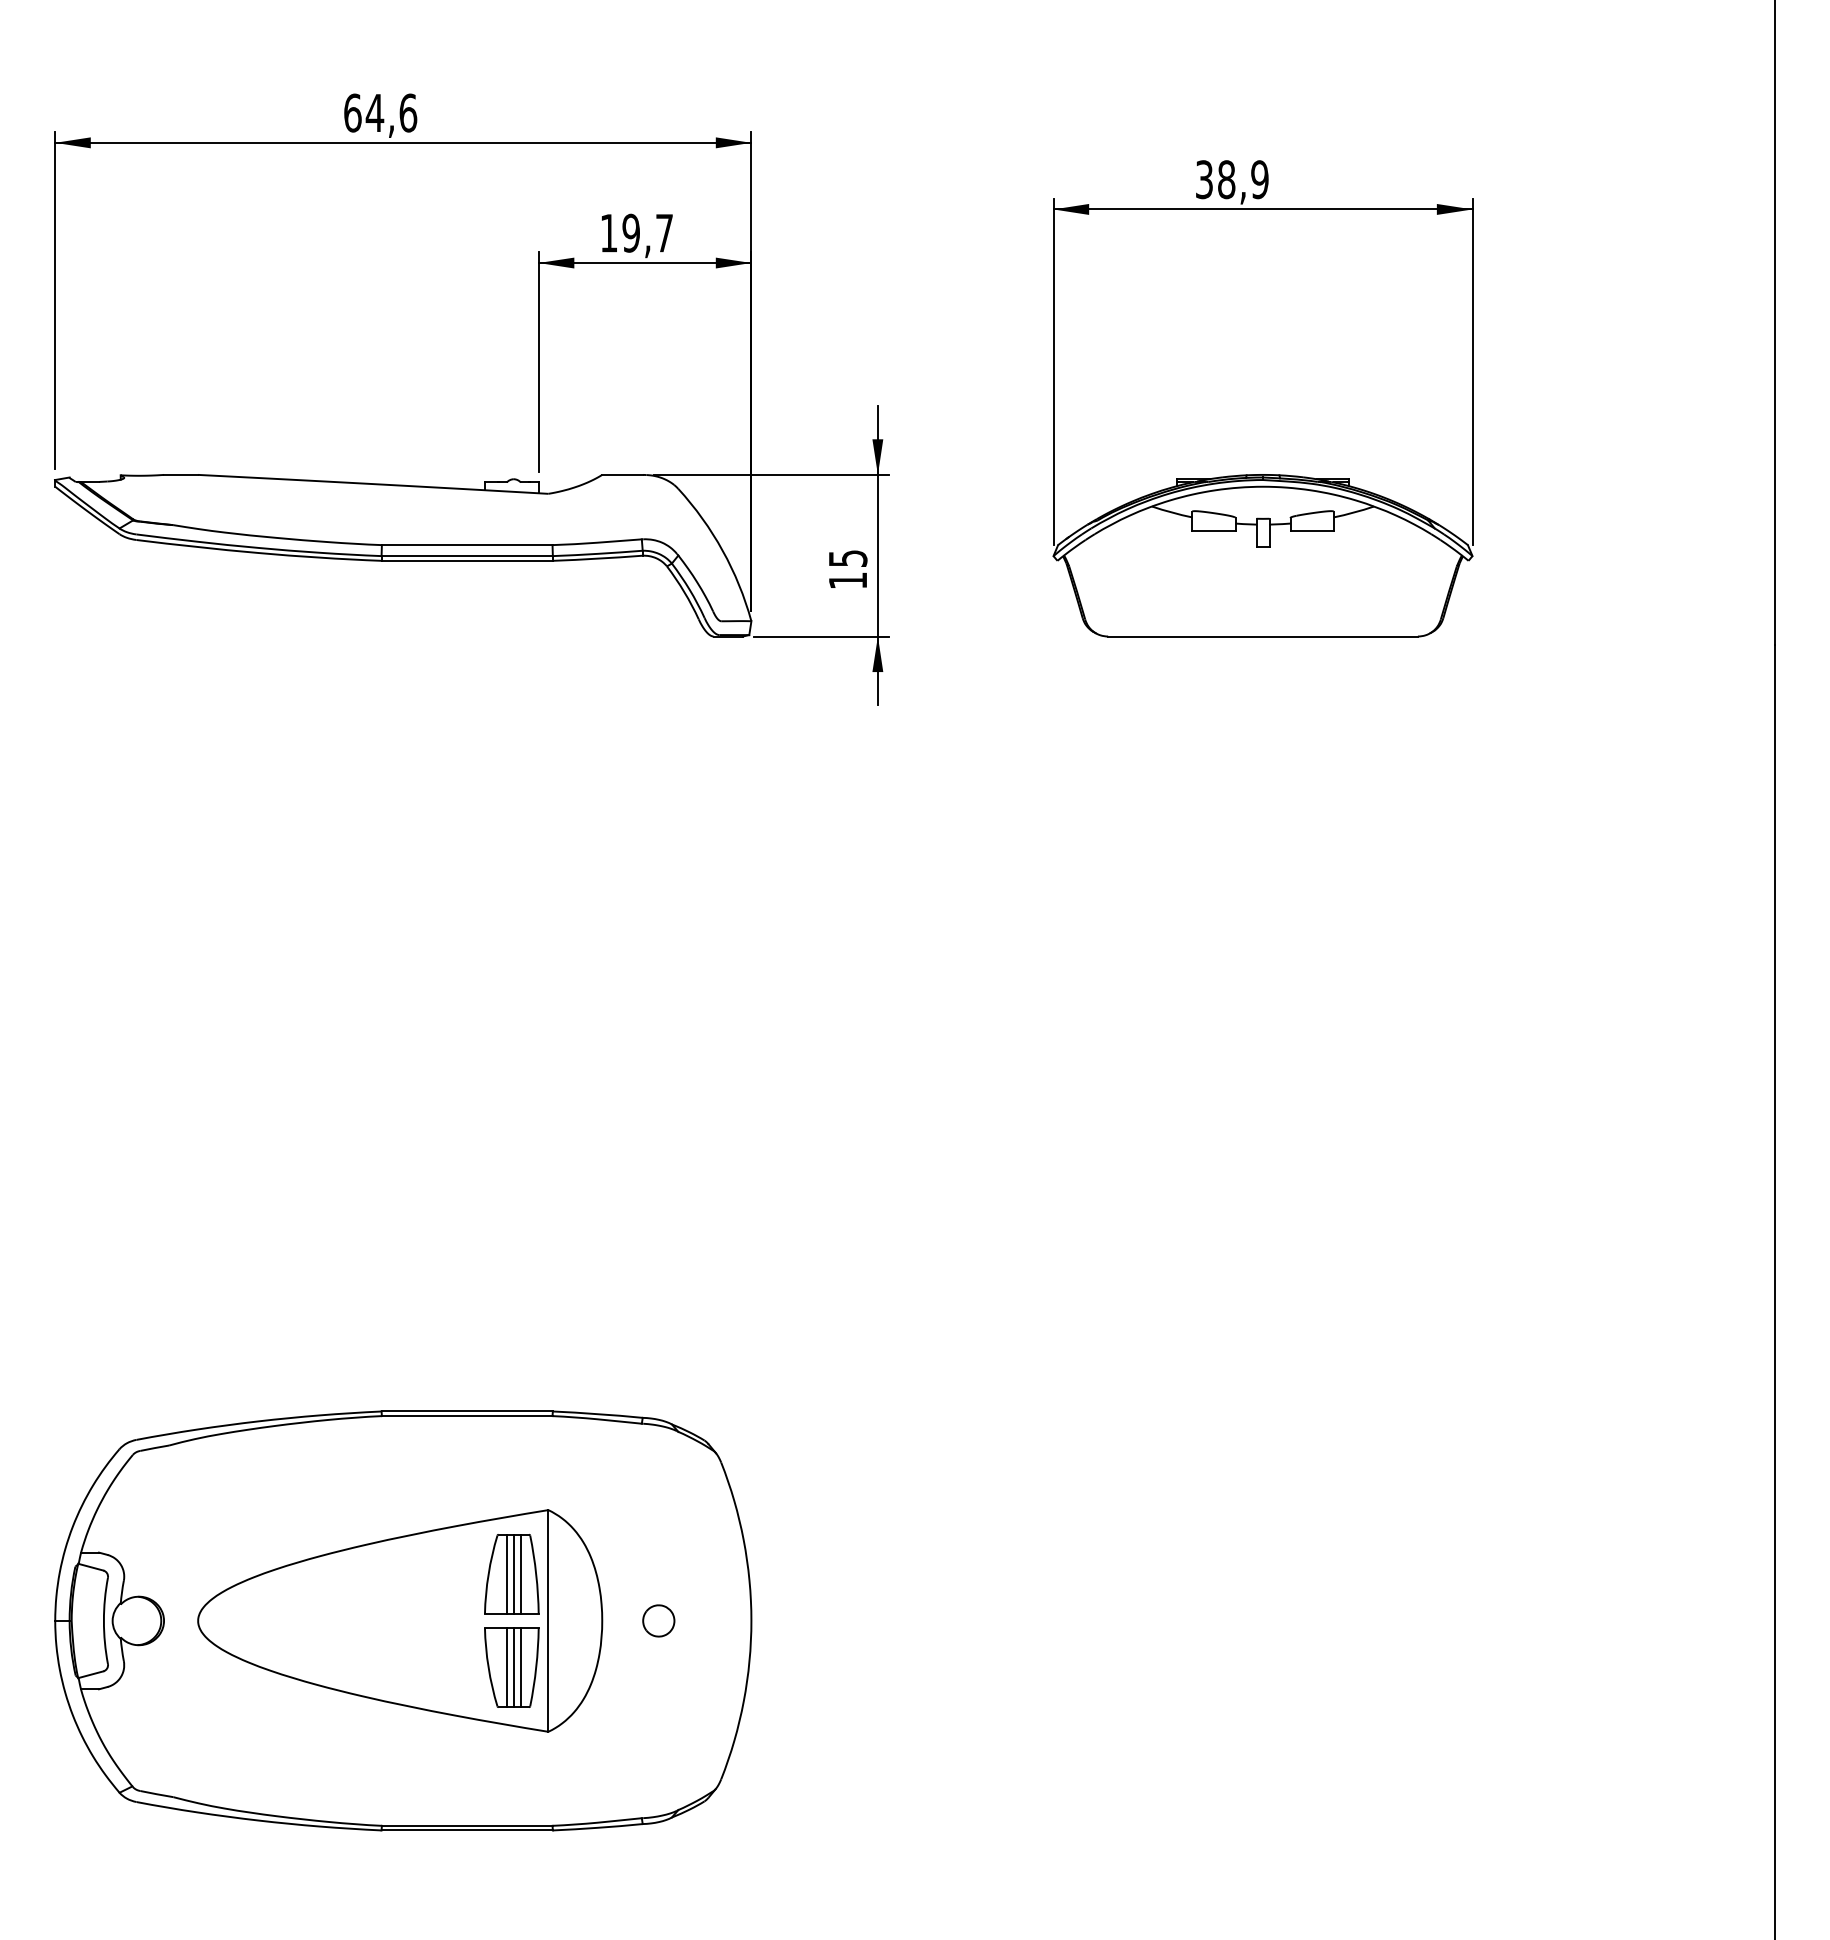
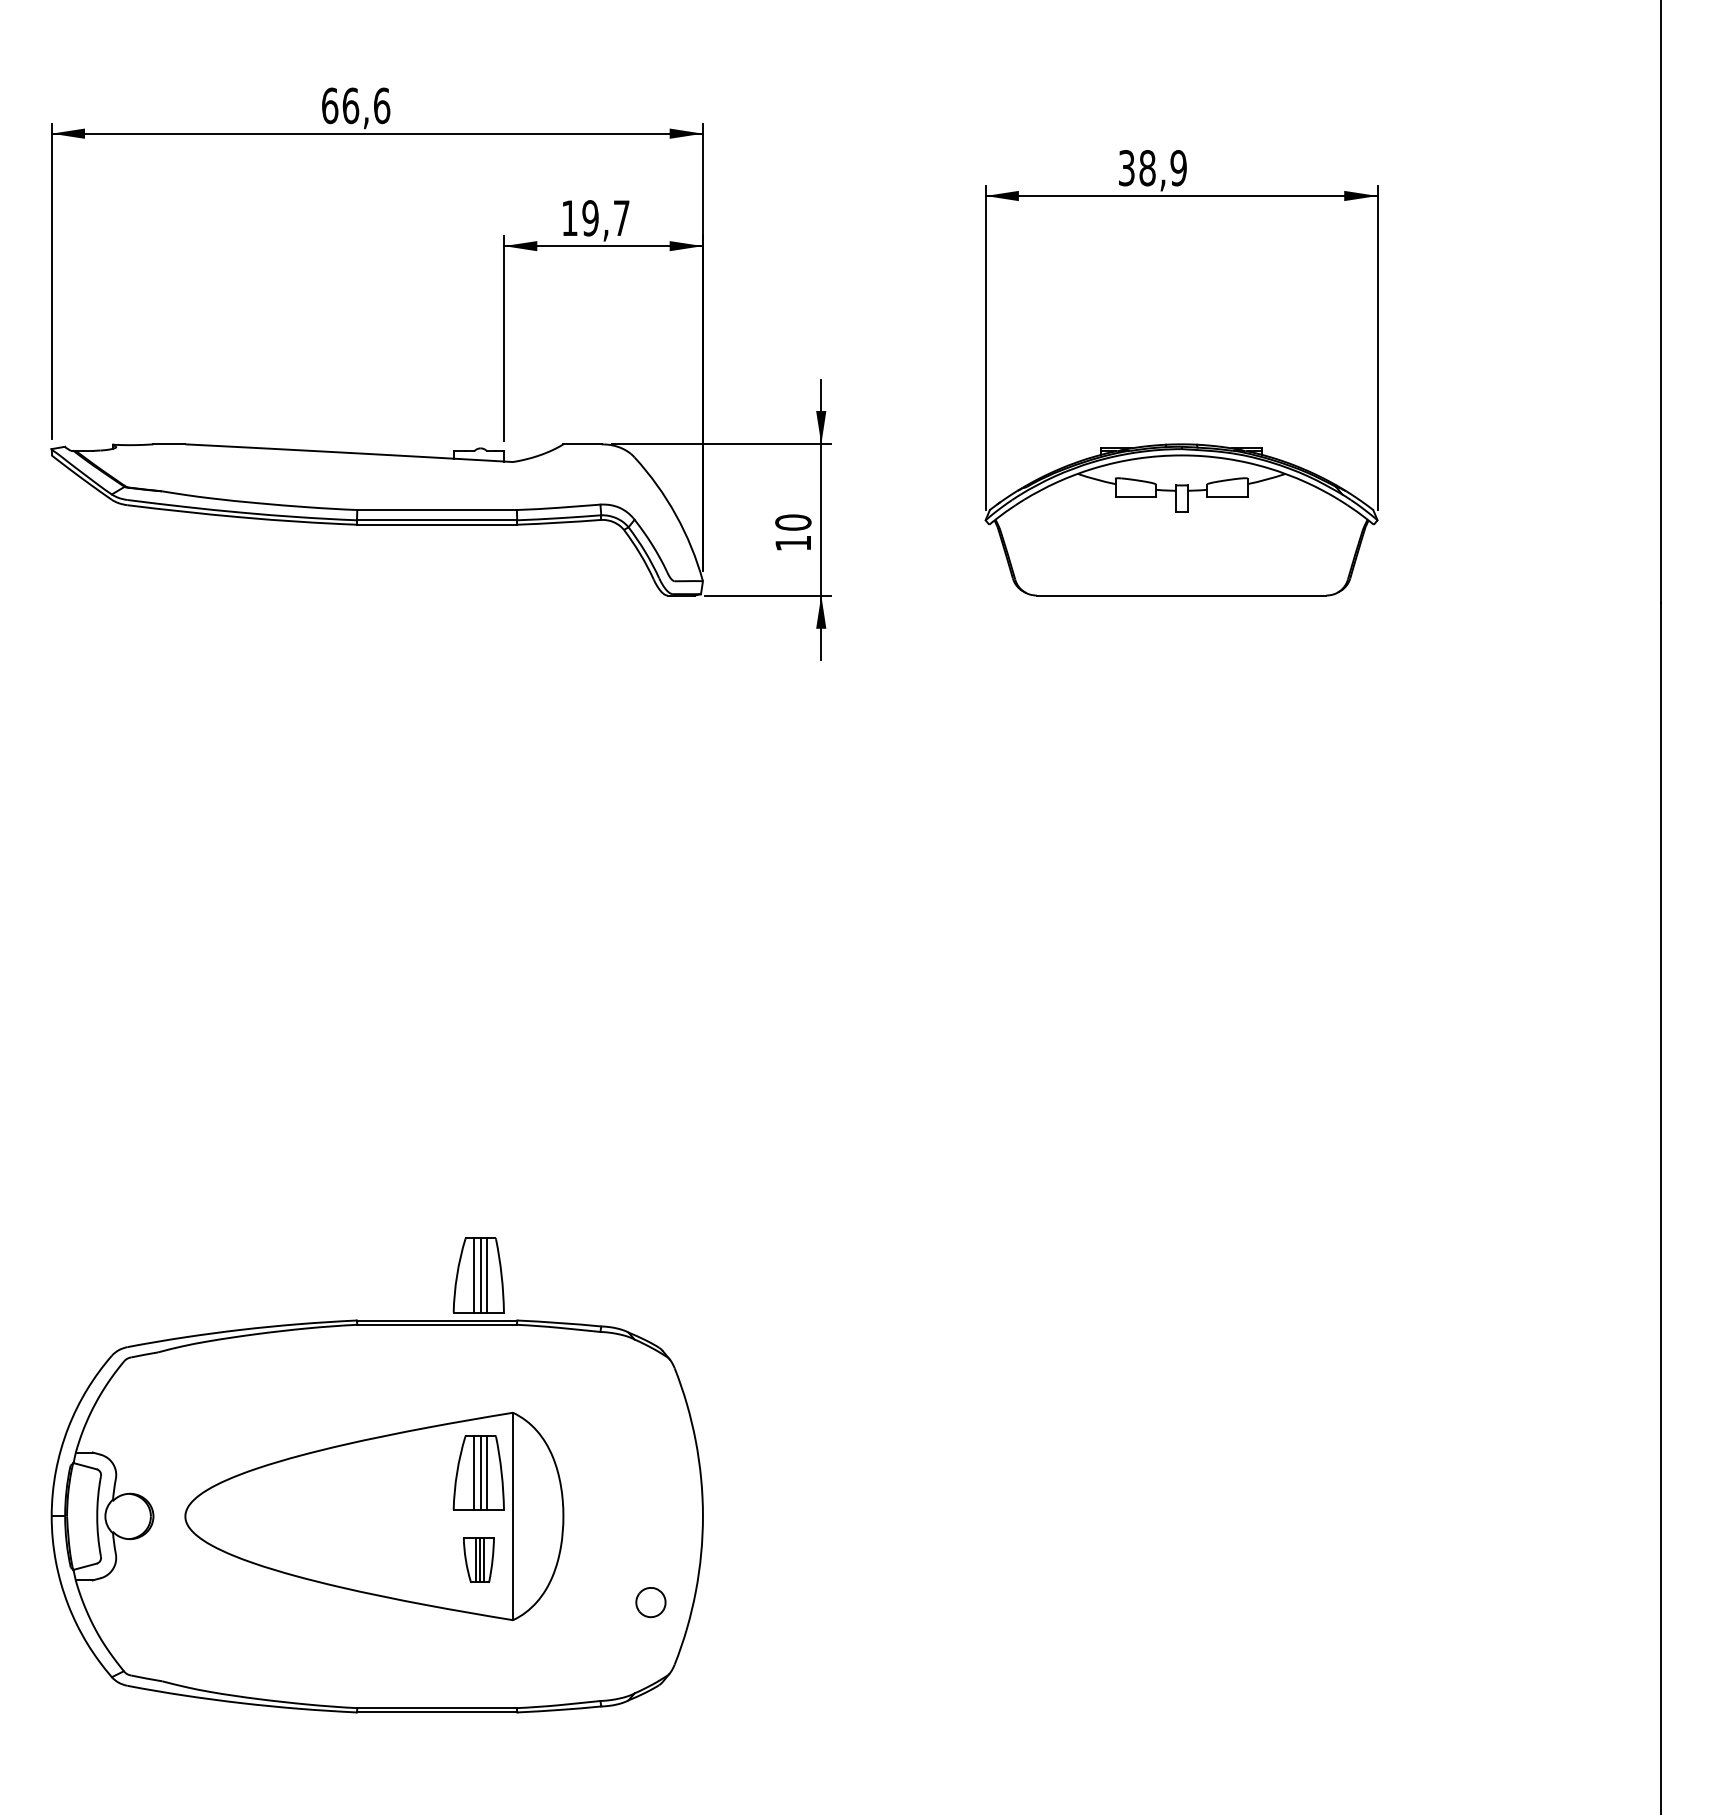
text: (374, 112) -> (350, 105), 64,6 -> 66,6
text: (847, 558) -> (792, 522), 15 -> 10
part: (511, 1363) -> (478, 1275), added
part: (658, 1620) -> (650, 1602), moved
part: (511, 1667) -> (478, 1560), size x0.6

